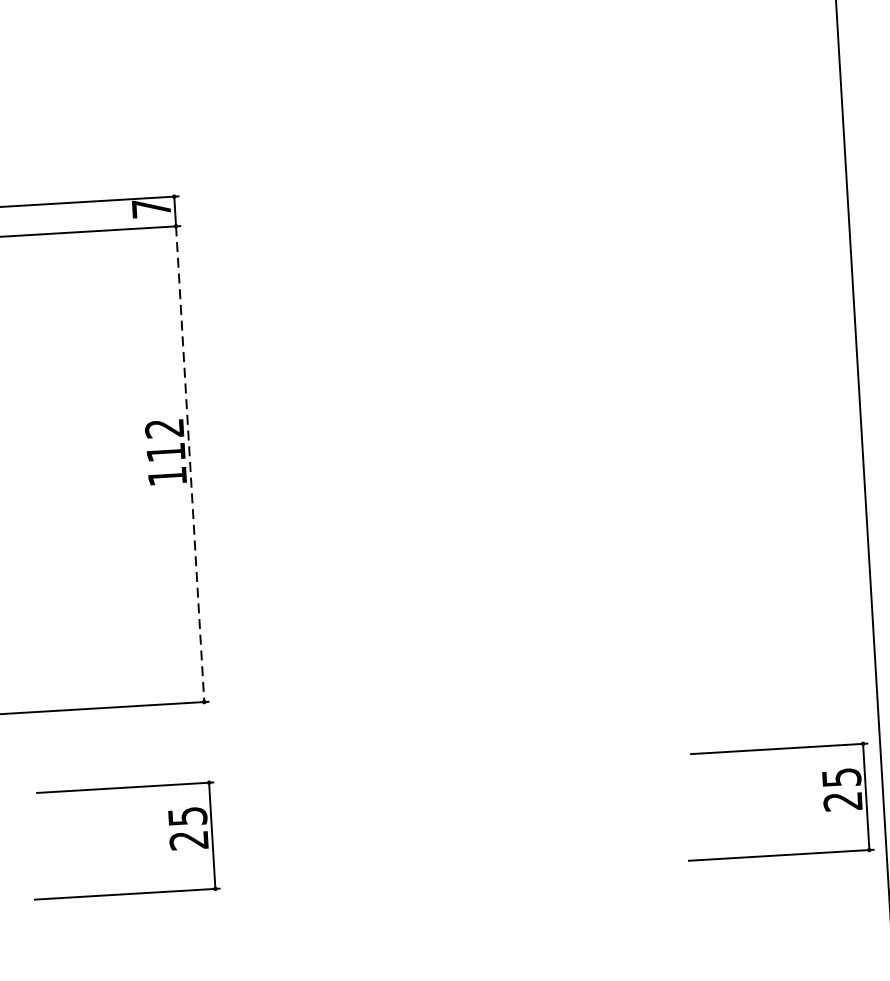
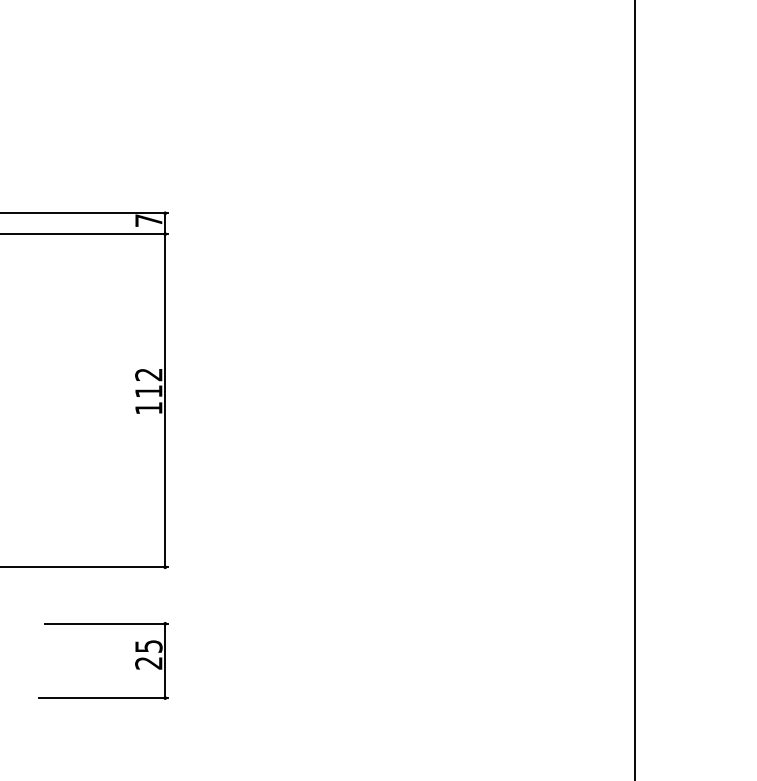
line: (190, 463) -> (165, 400), dashed -> solid
part: (823, 800) -> (593, 661), removed

